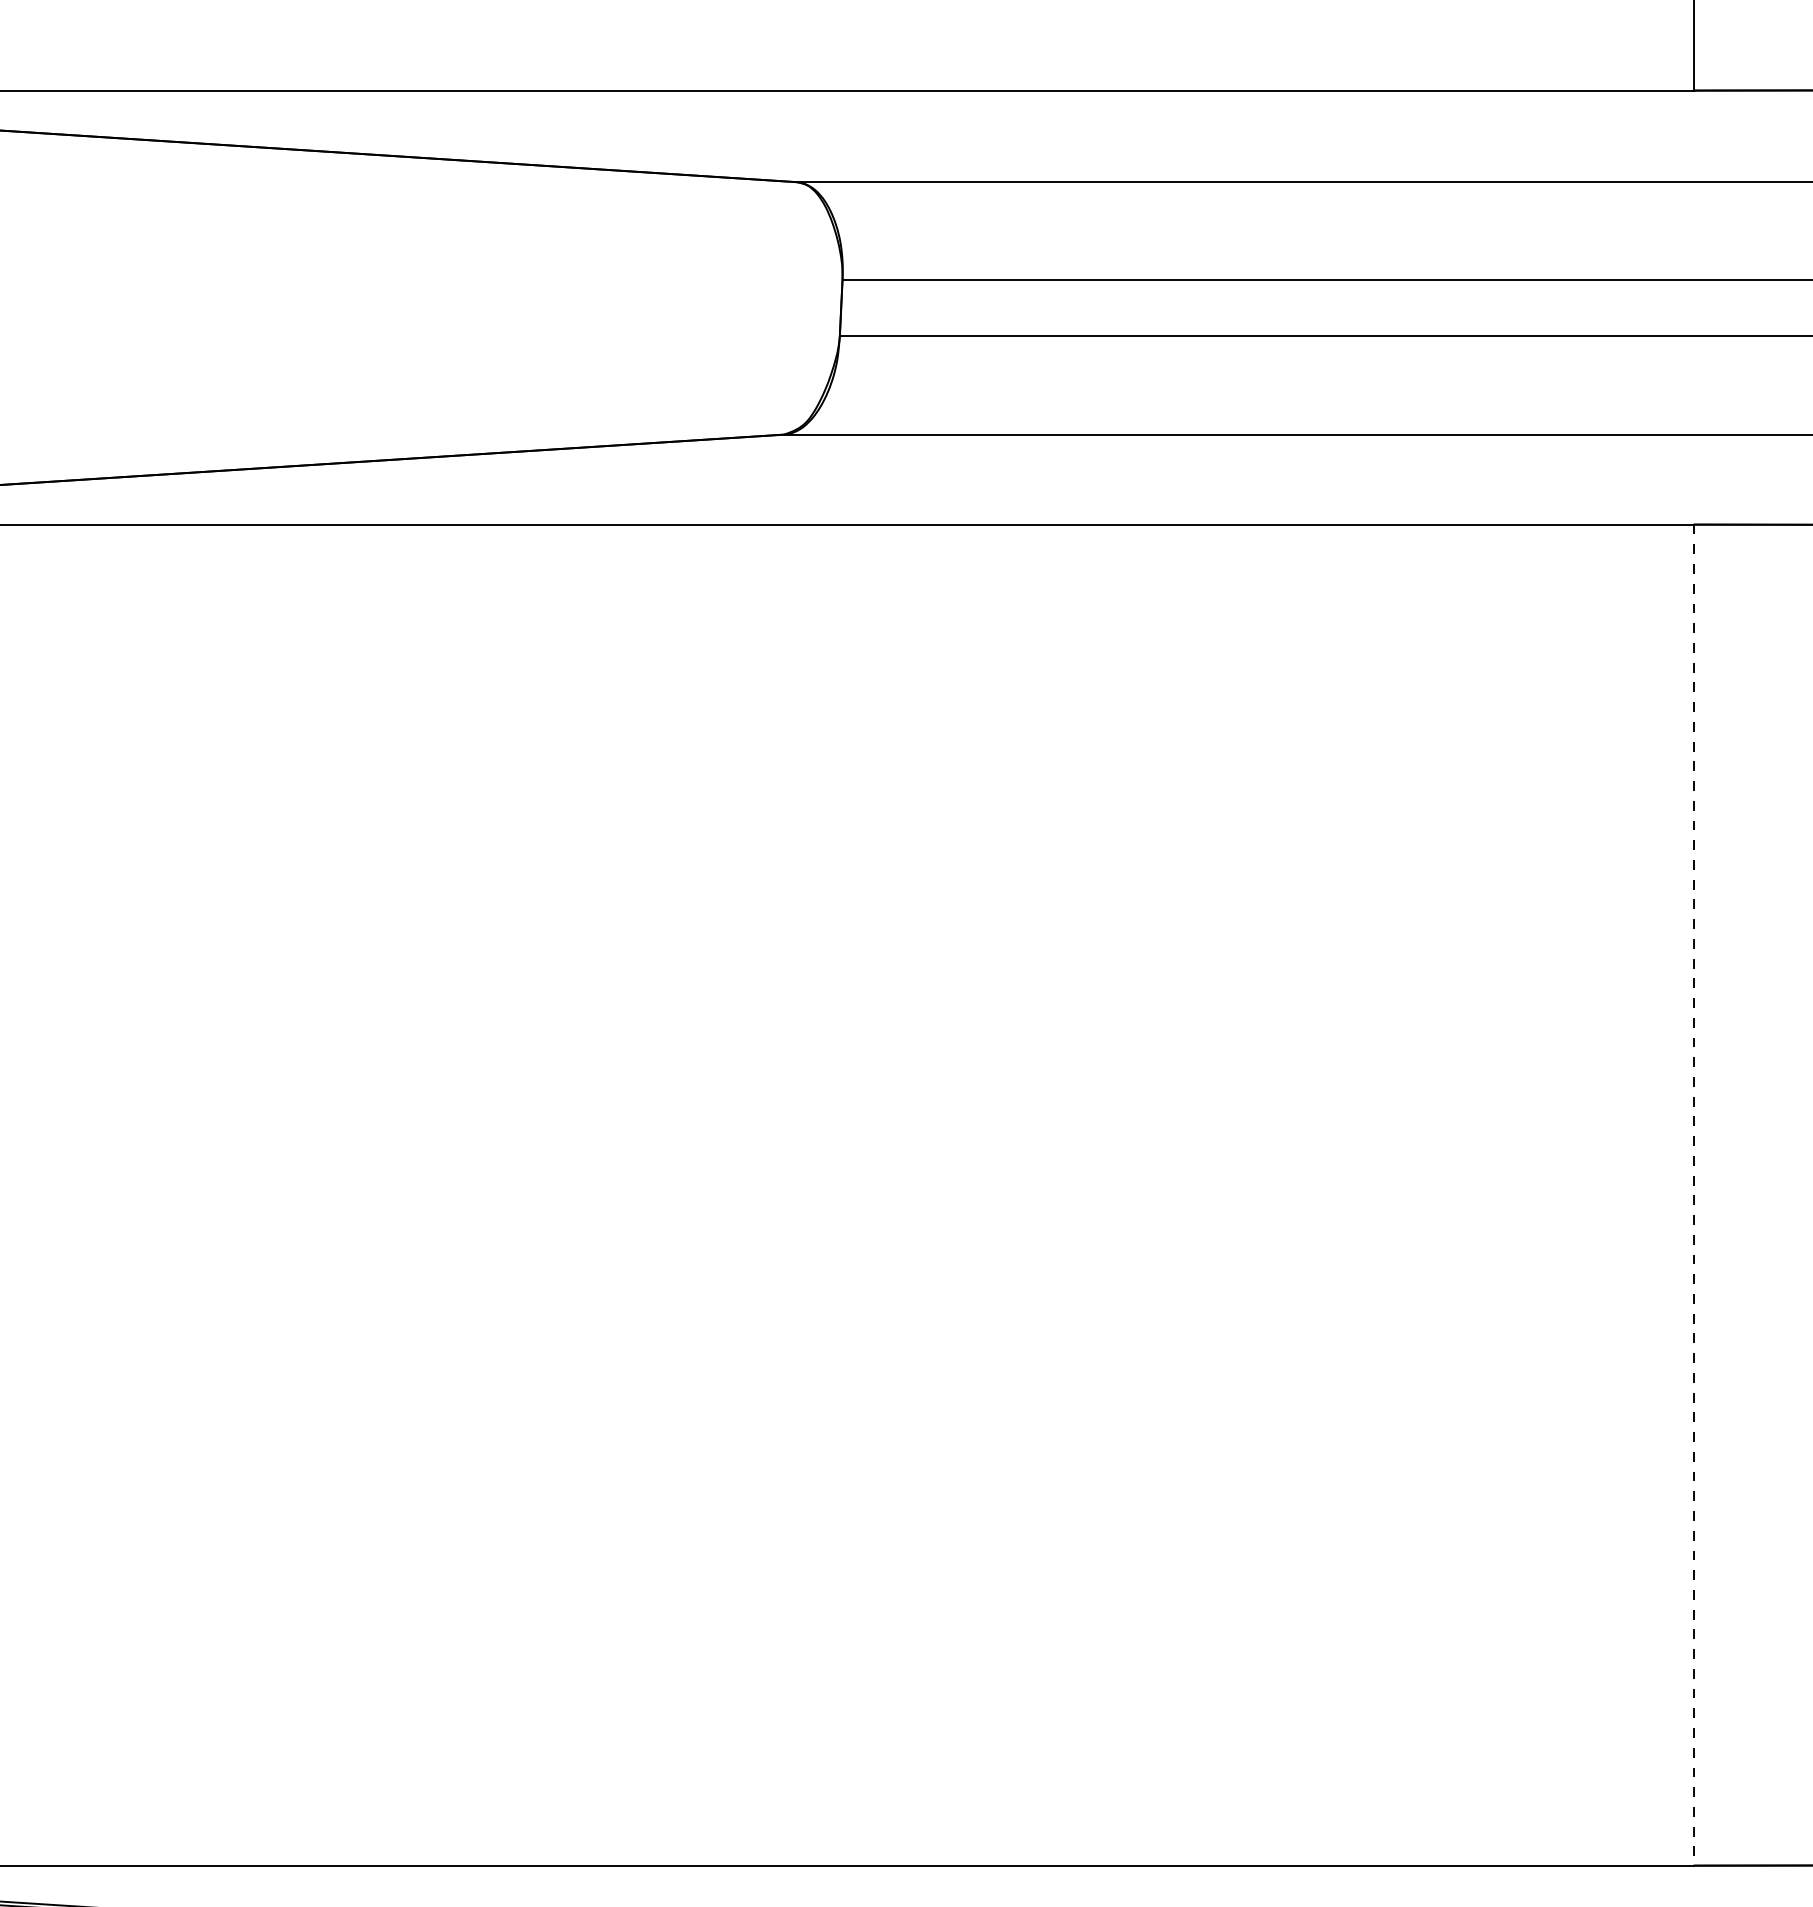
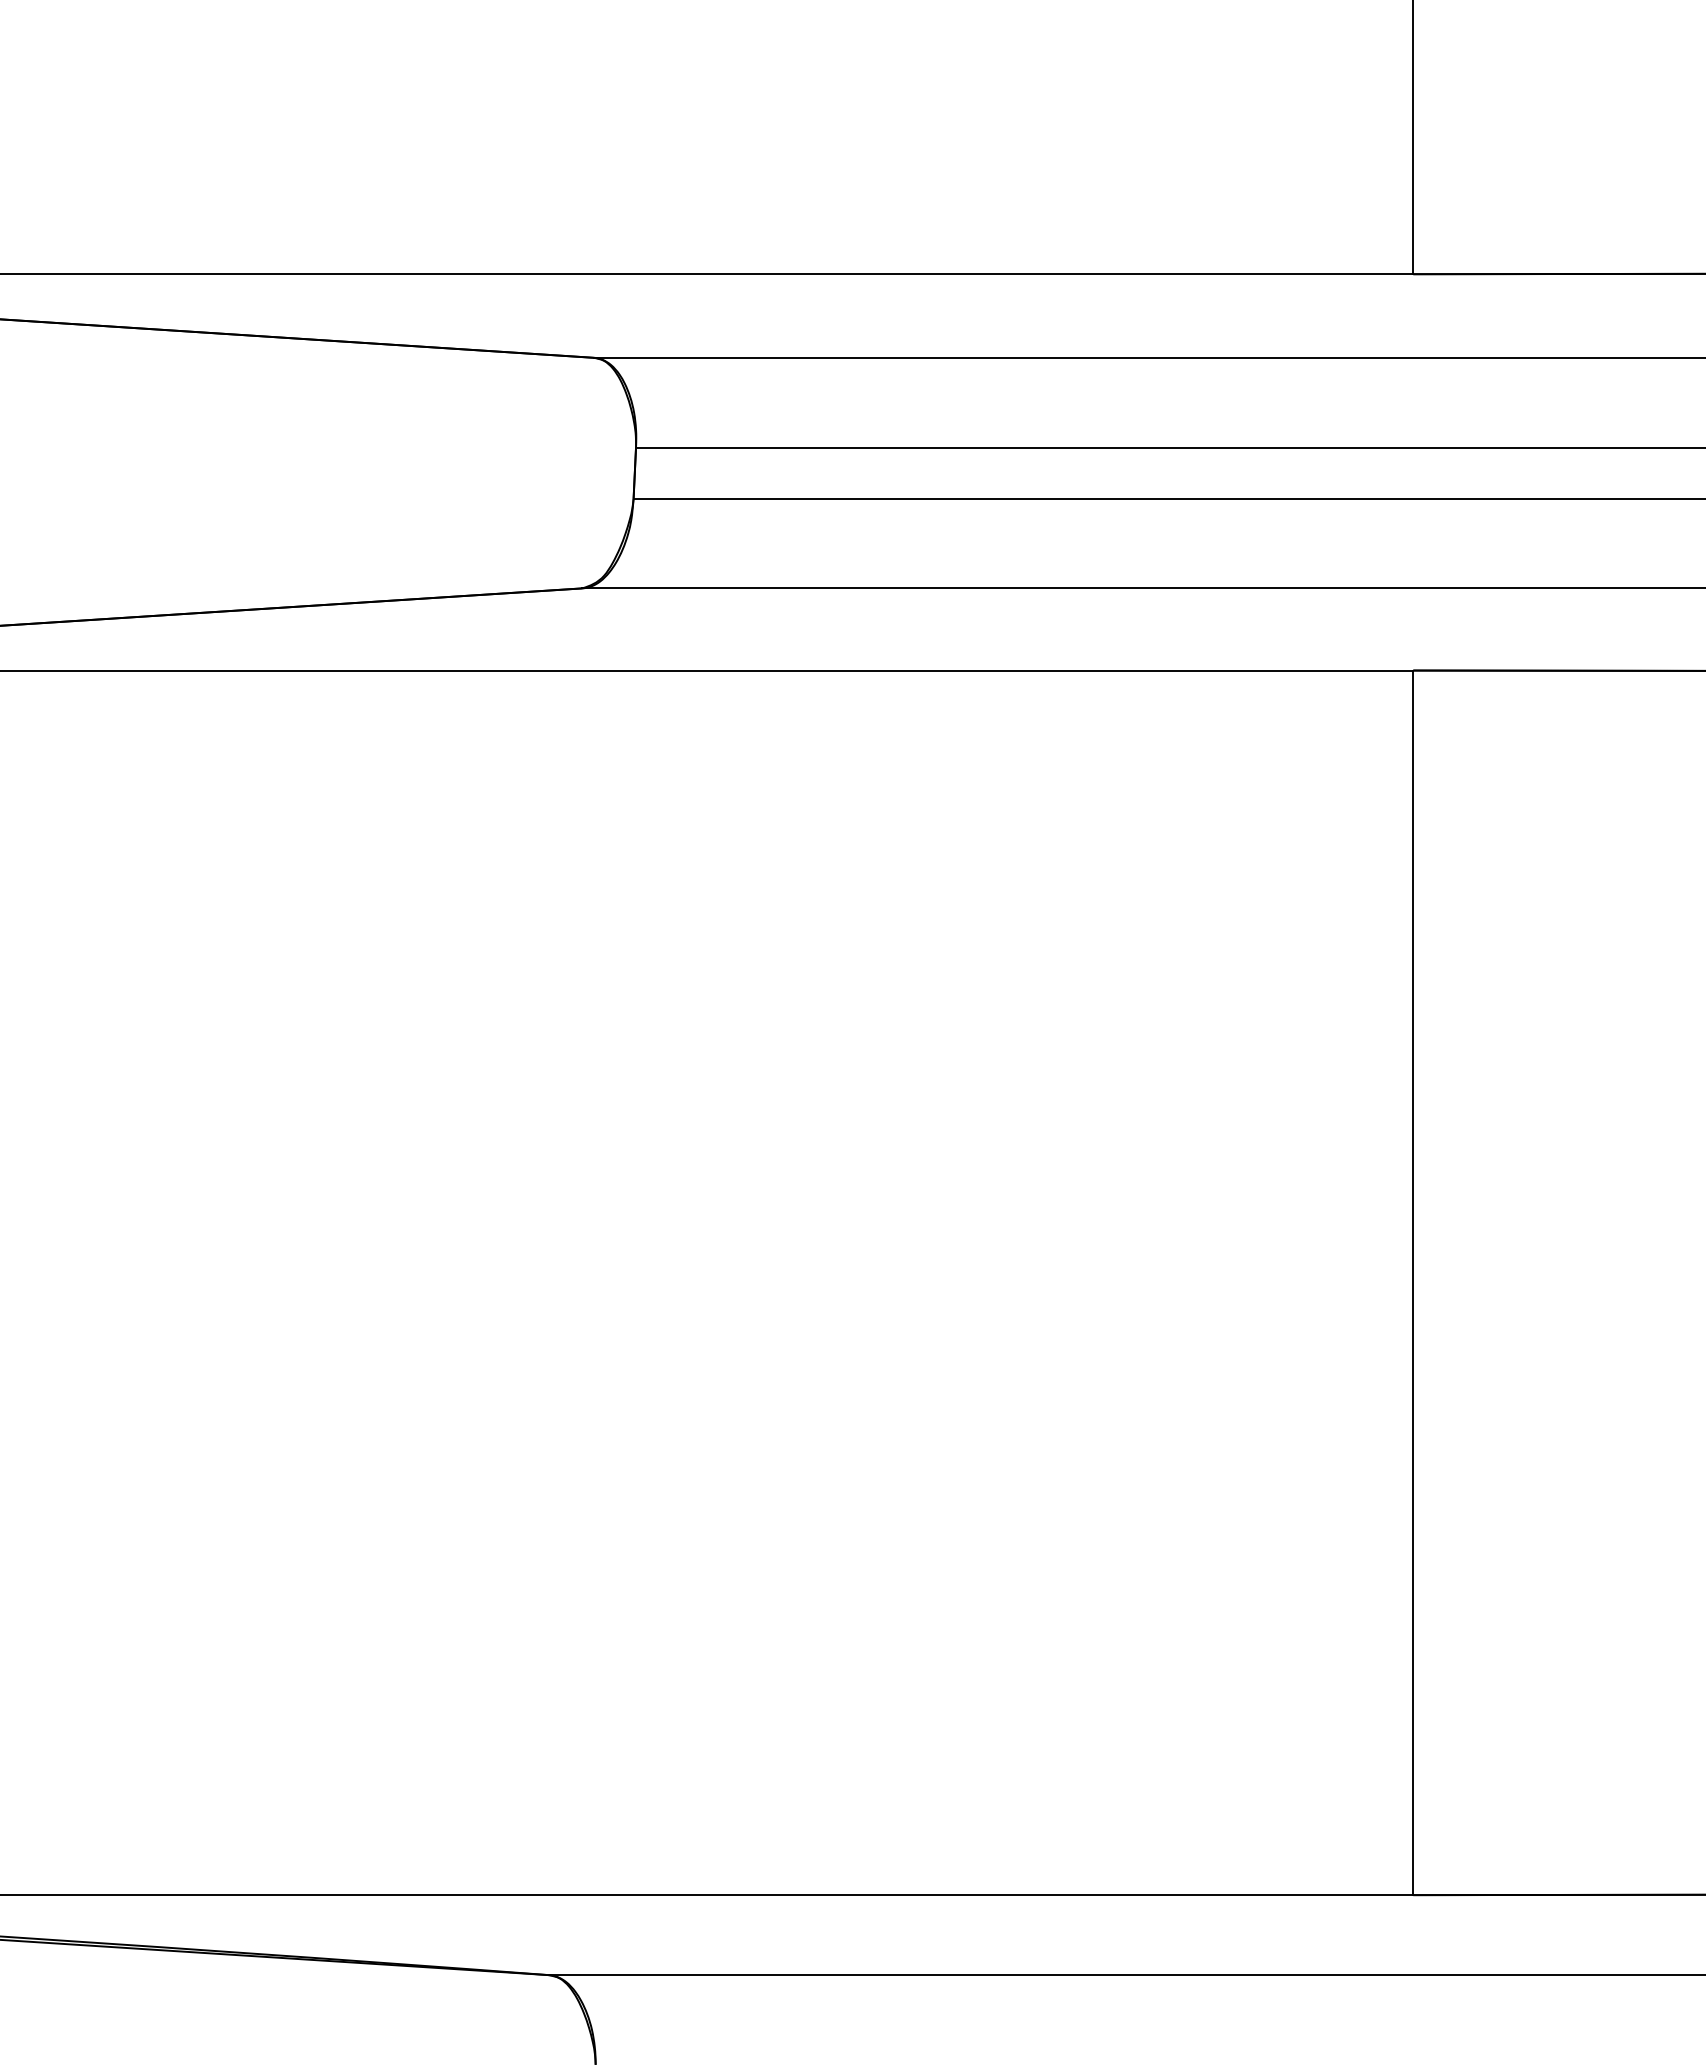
line: (1693, 1195) -> (1413, 1283), dashed -> solid

